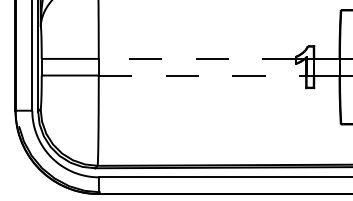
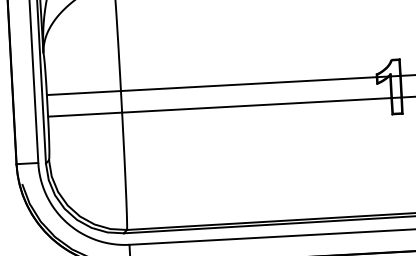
line: (197, 58) -> (249, 83), dashed -> solid
line: (202, 75) -> (256, 105), dashed -> solid

